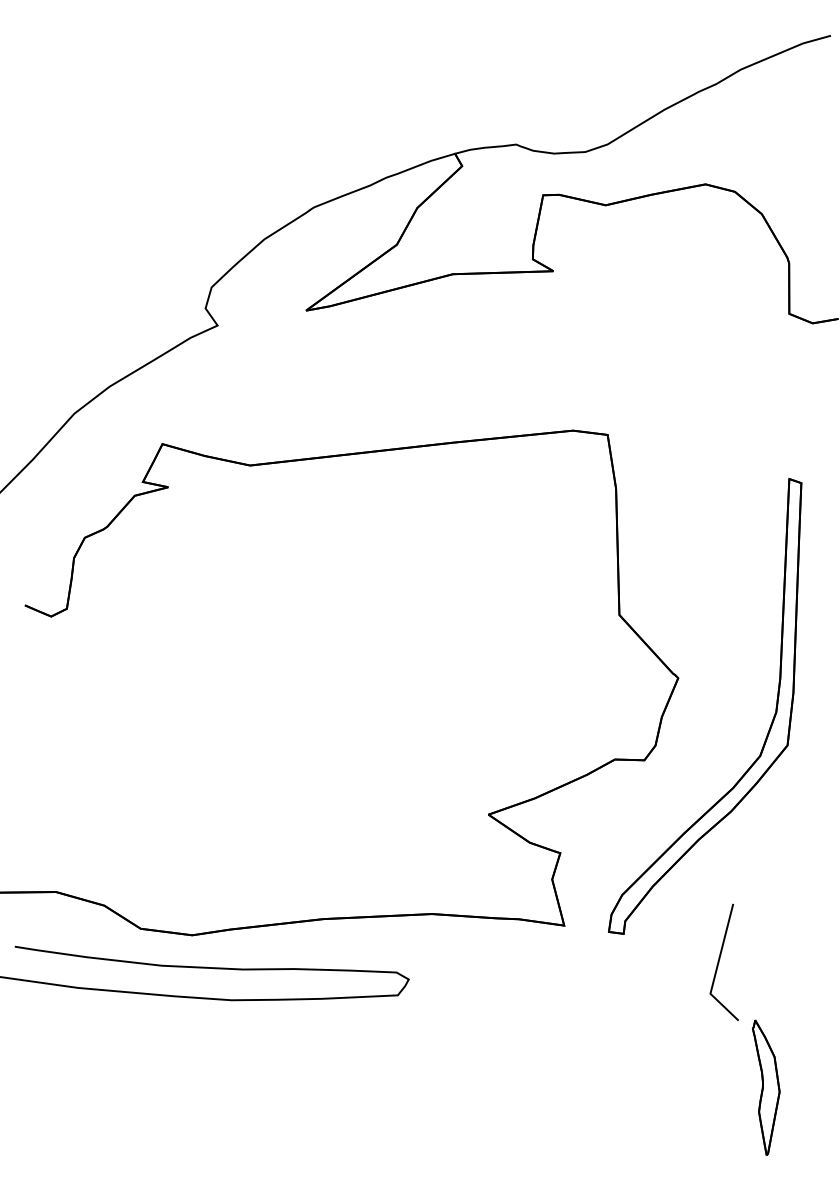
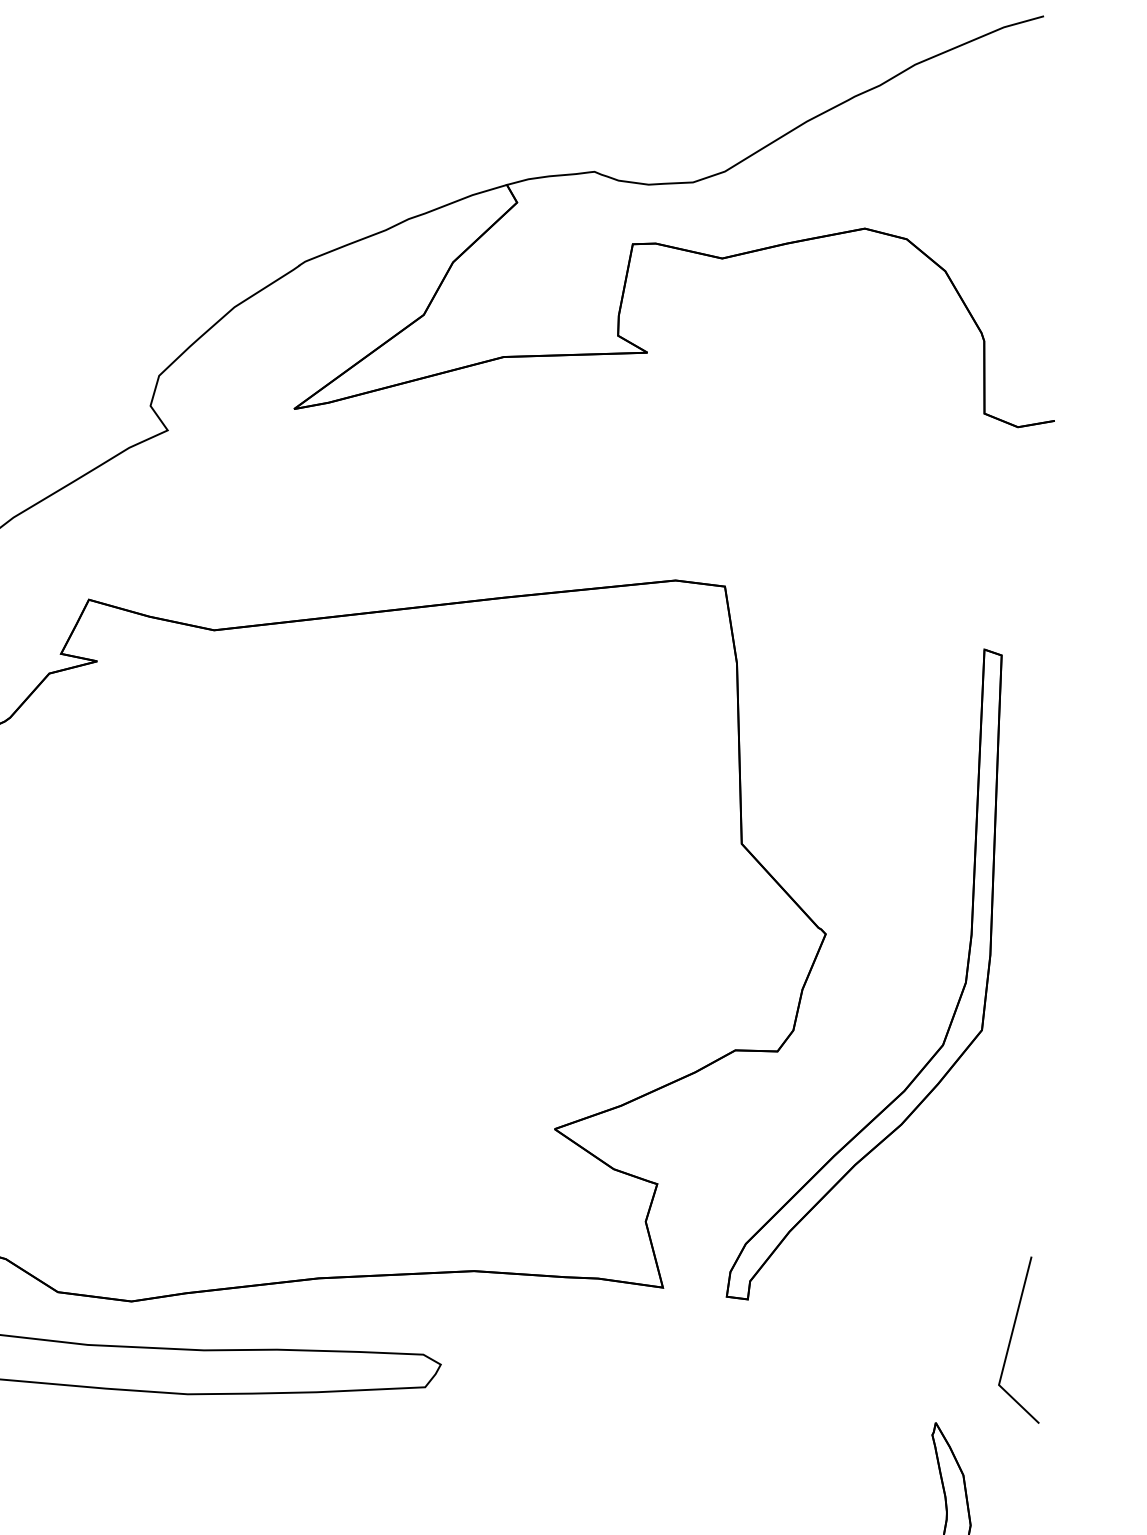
line: (720, 959) -> (1013, 1336), moved

